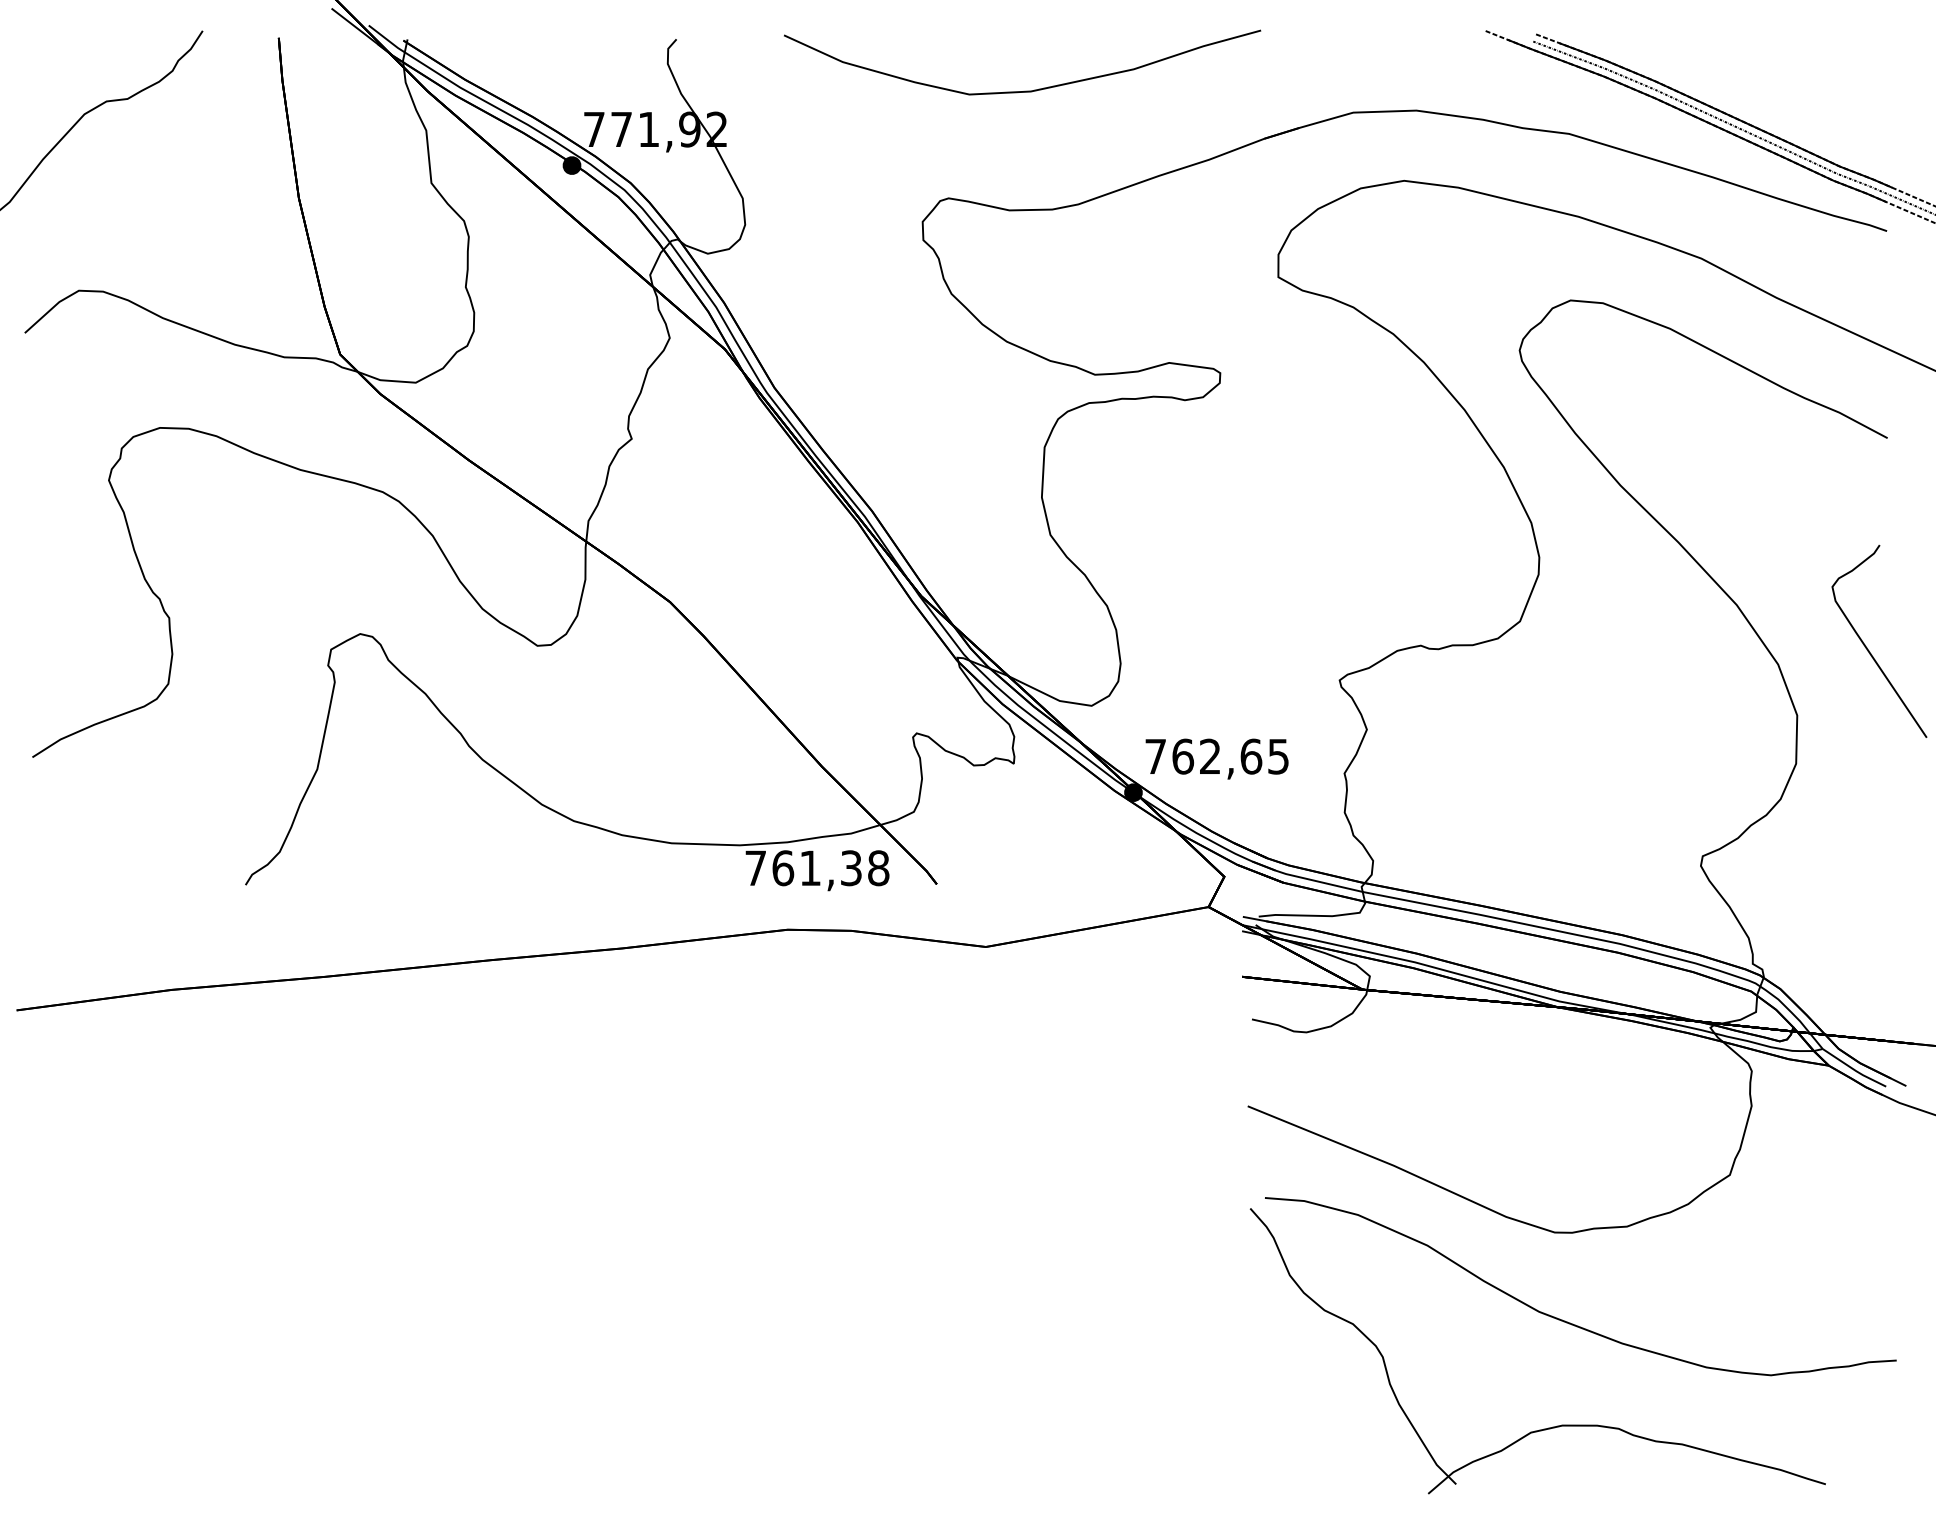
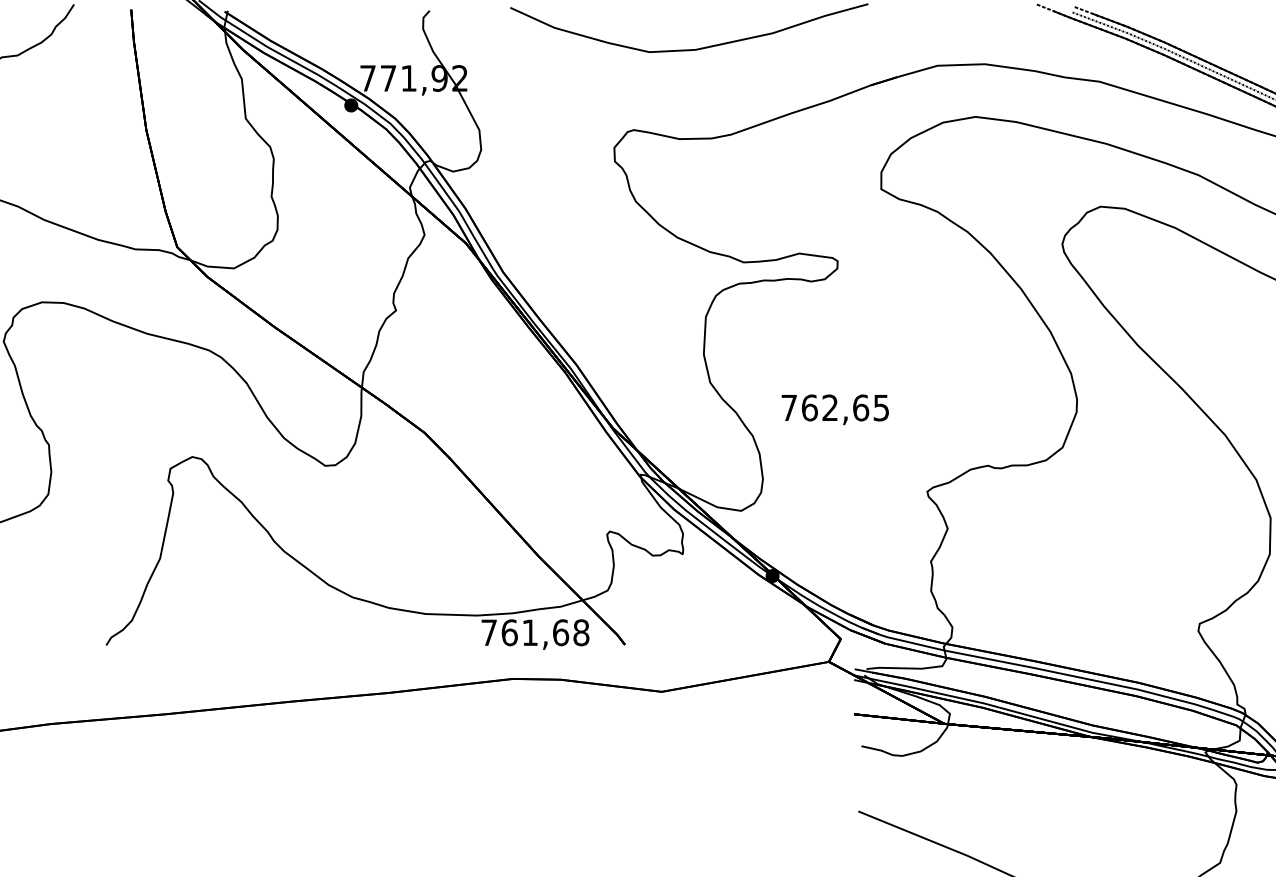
text: (1216, 758) -> (834, 409), moved
text: (851, 868) -> (560, 632), 761,38 -> 761,68

